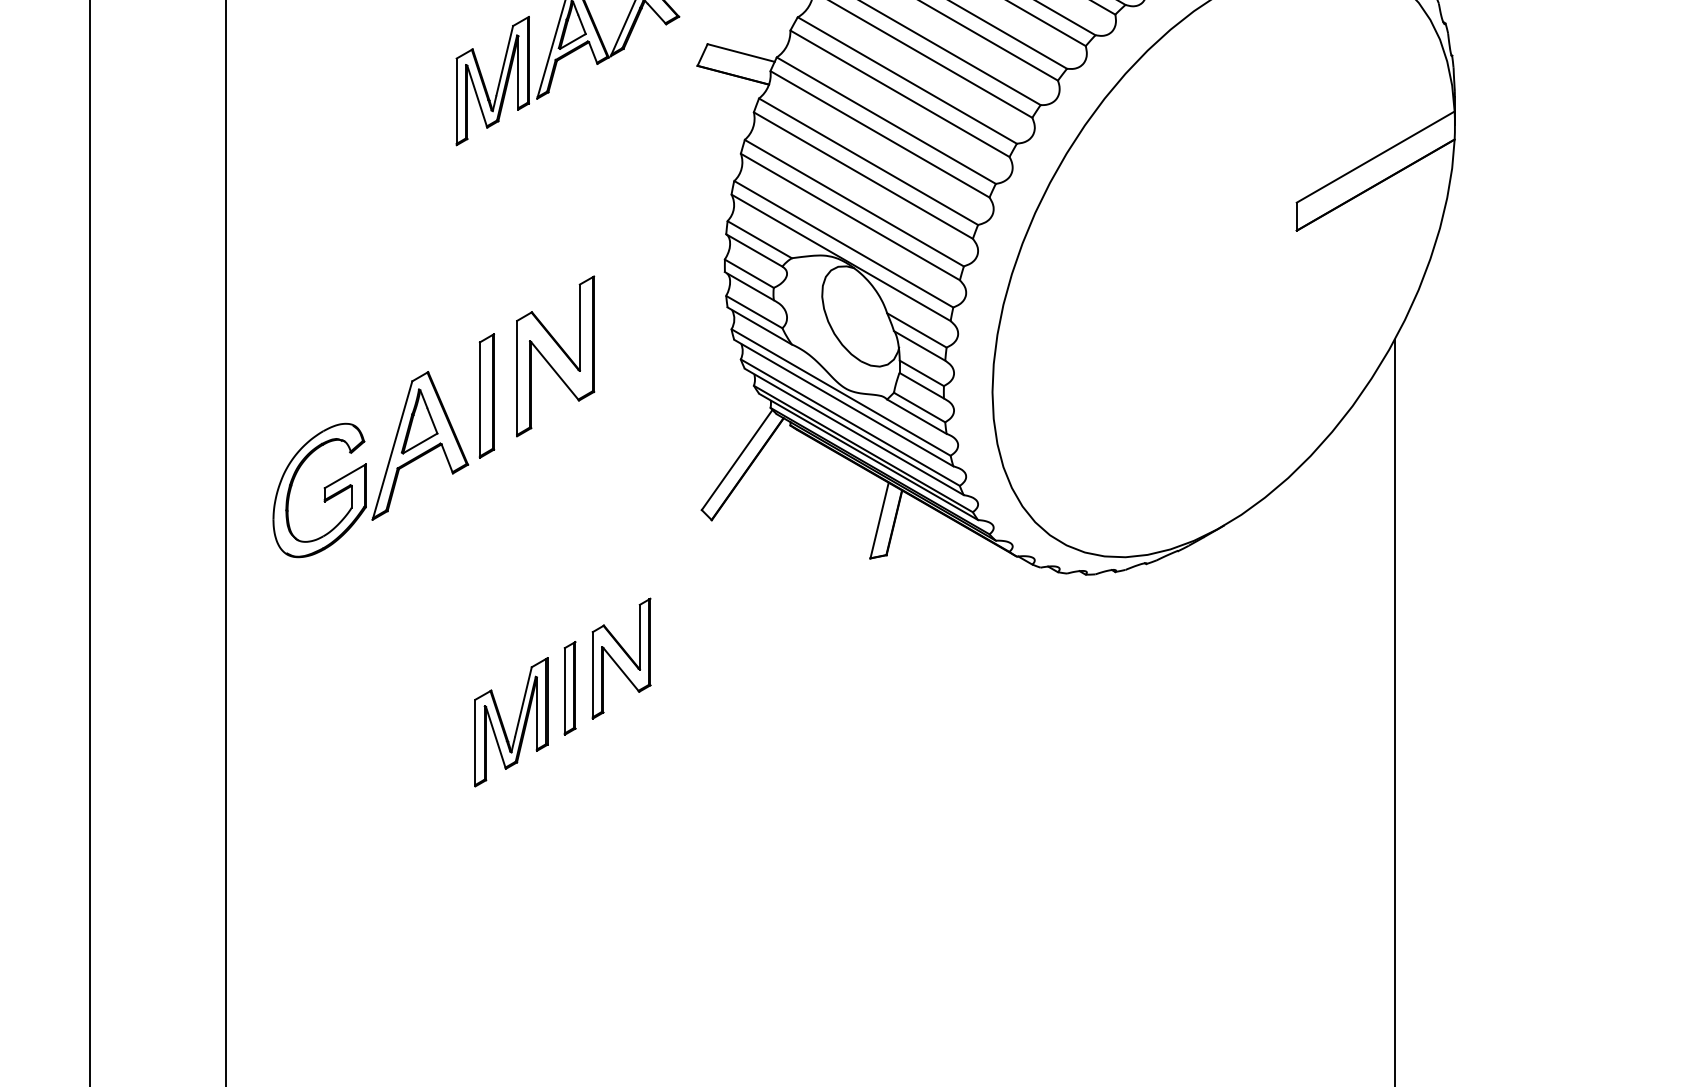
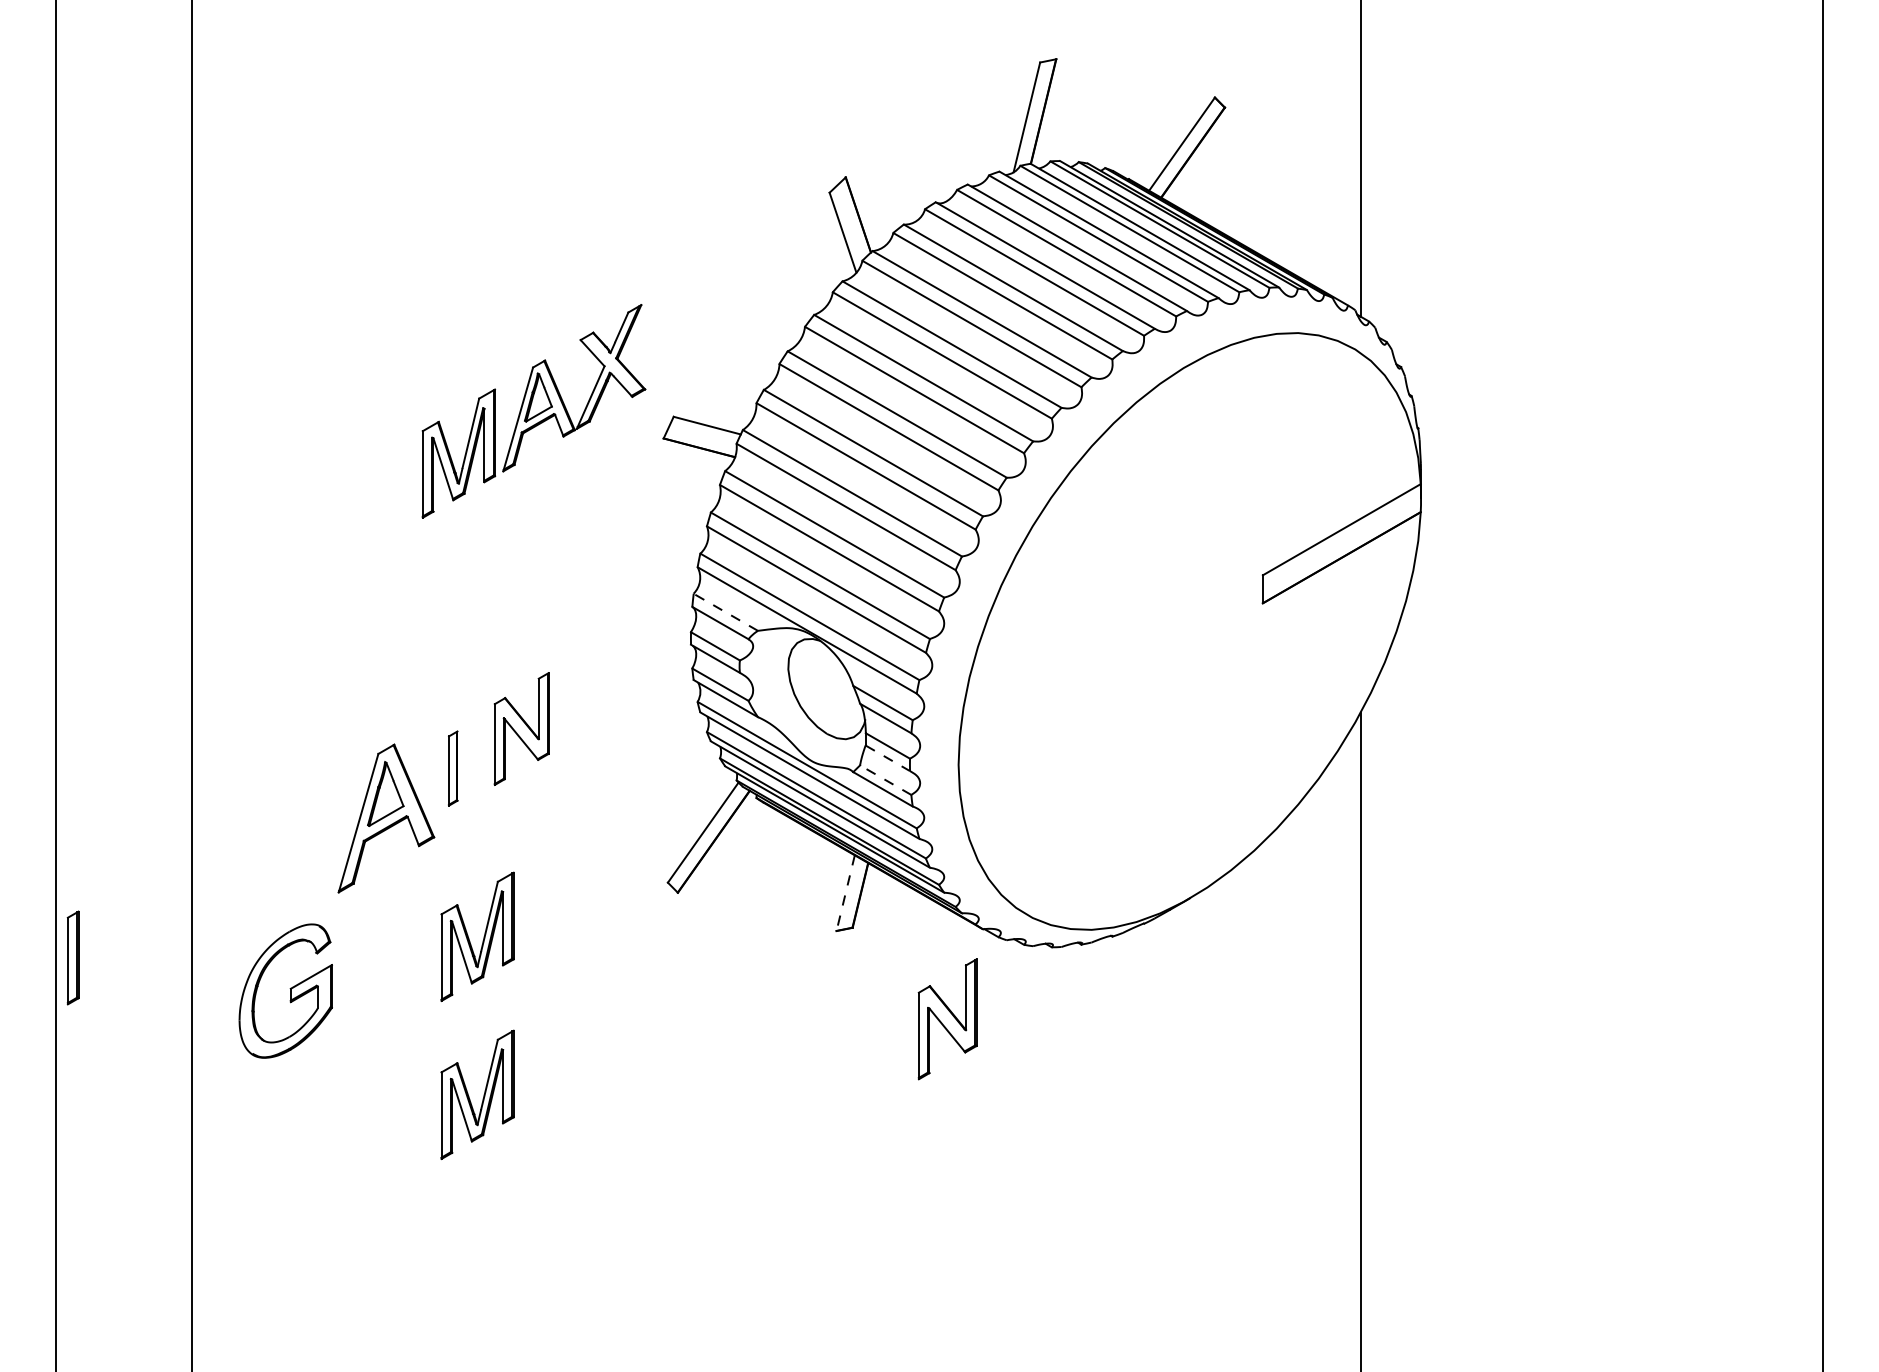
line: (759, 239) -> (725, 612), solid -> dashed
part: (555, 355) -> (521, 728), size x0.7
line: (922, 385) -> (888, 758), solid -> dashed
part: (487, 395) -> (453, 768), size x0.6
line: (919, 407) -> (885, 780), solid -> dashed
part: (319, 489) -> (285, 990), moved
line: (879, 520) -> (845, 893), solid -> dashed
part: (511, 563) -> (477, 936), added
part: (621, 658) -> (947, 1019), moved
part: (569, 687) -> (72, 957), moved

